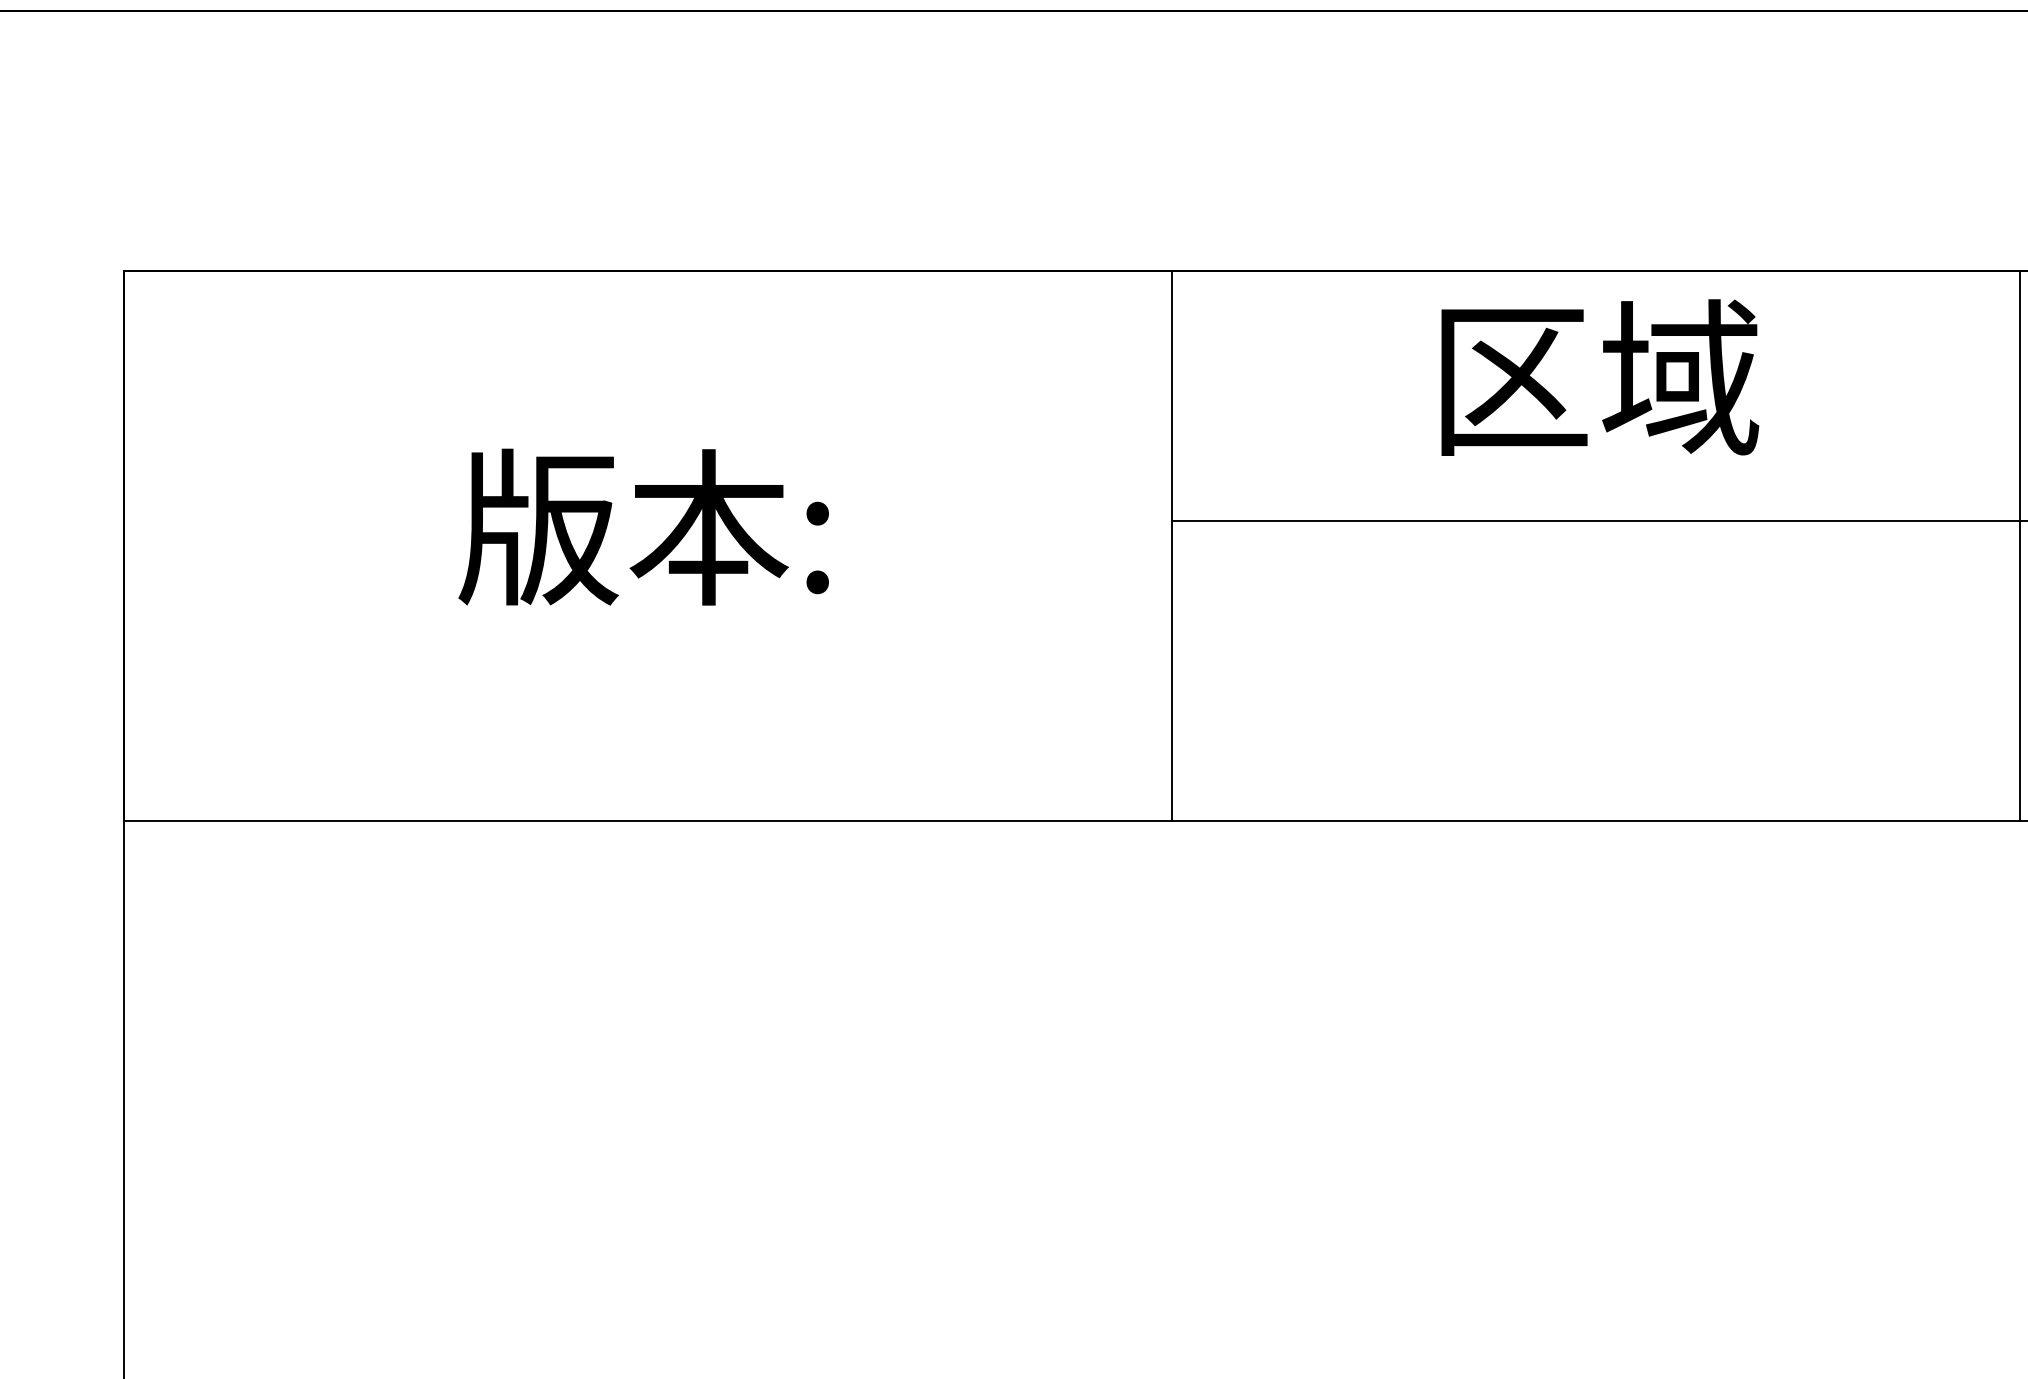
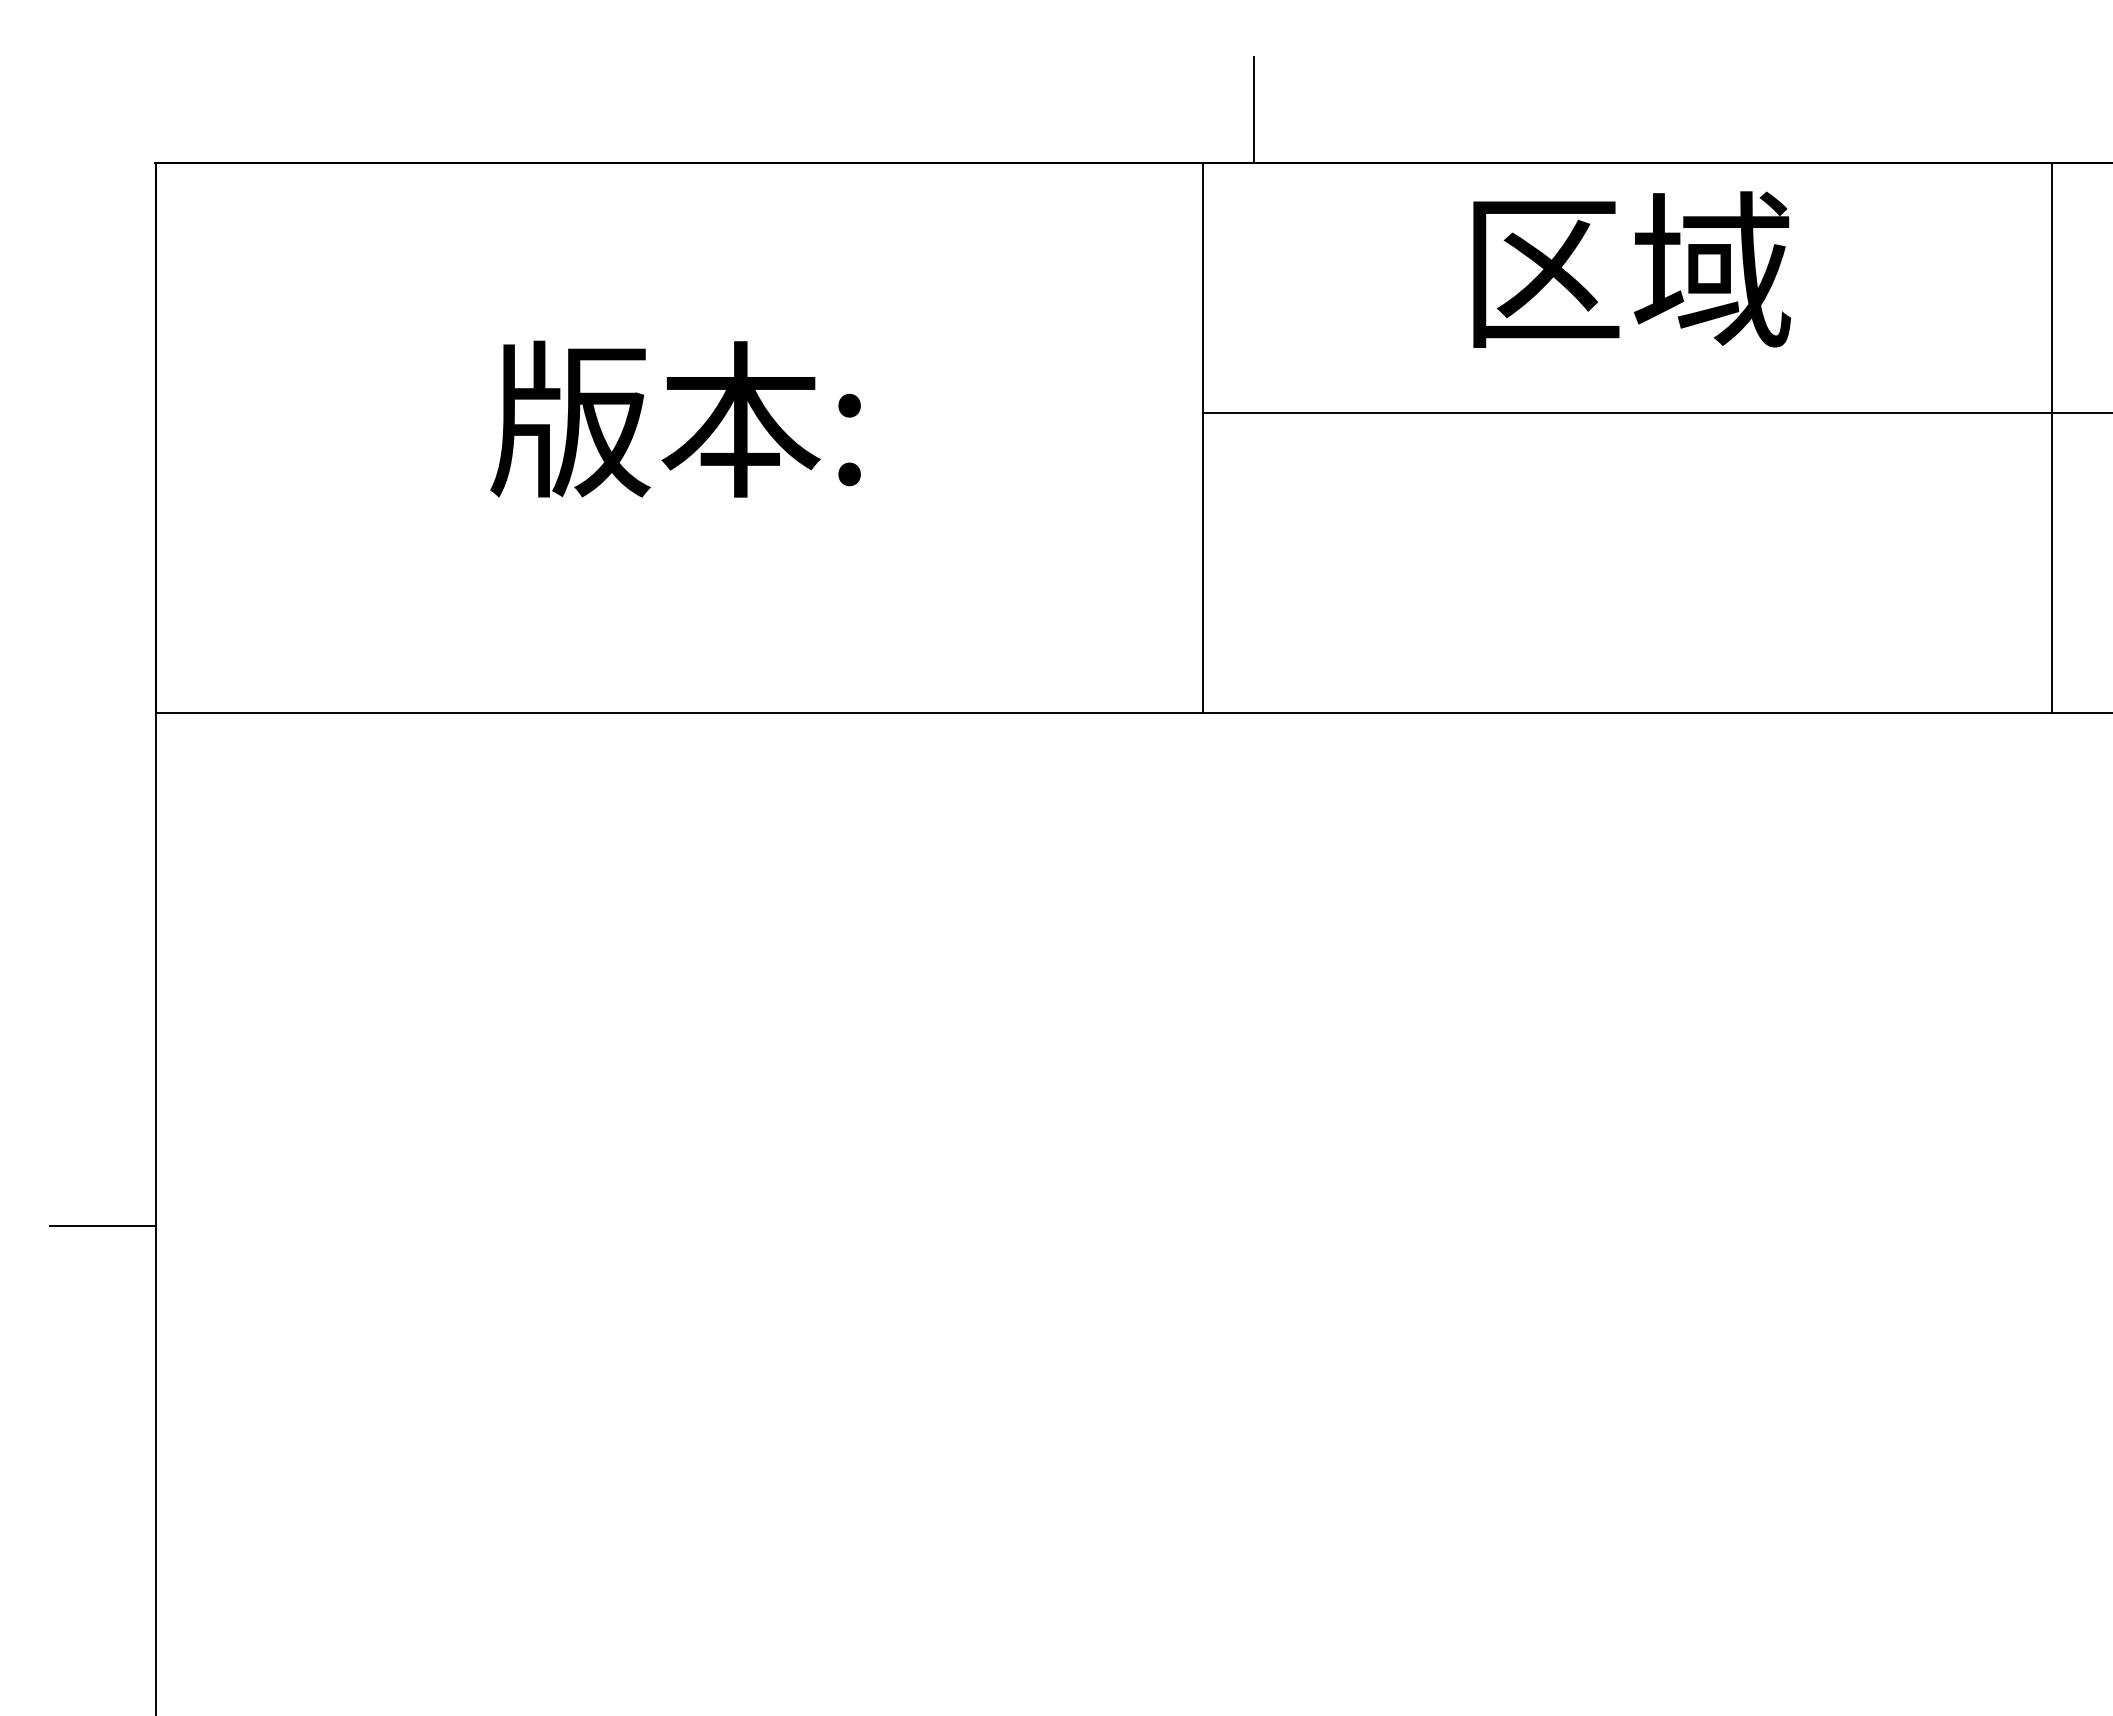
line: (1221, 217) -> (1253, 109), added
line: (70, 1334) -> (102, 1226), added

